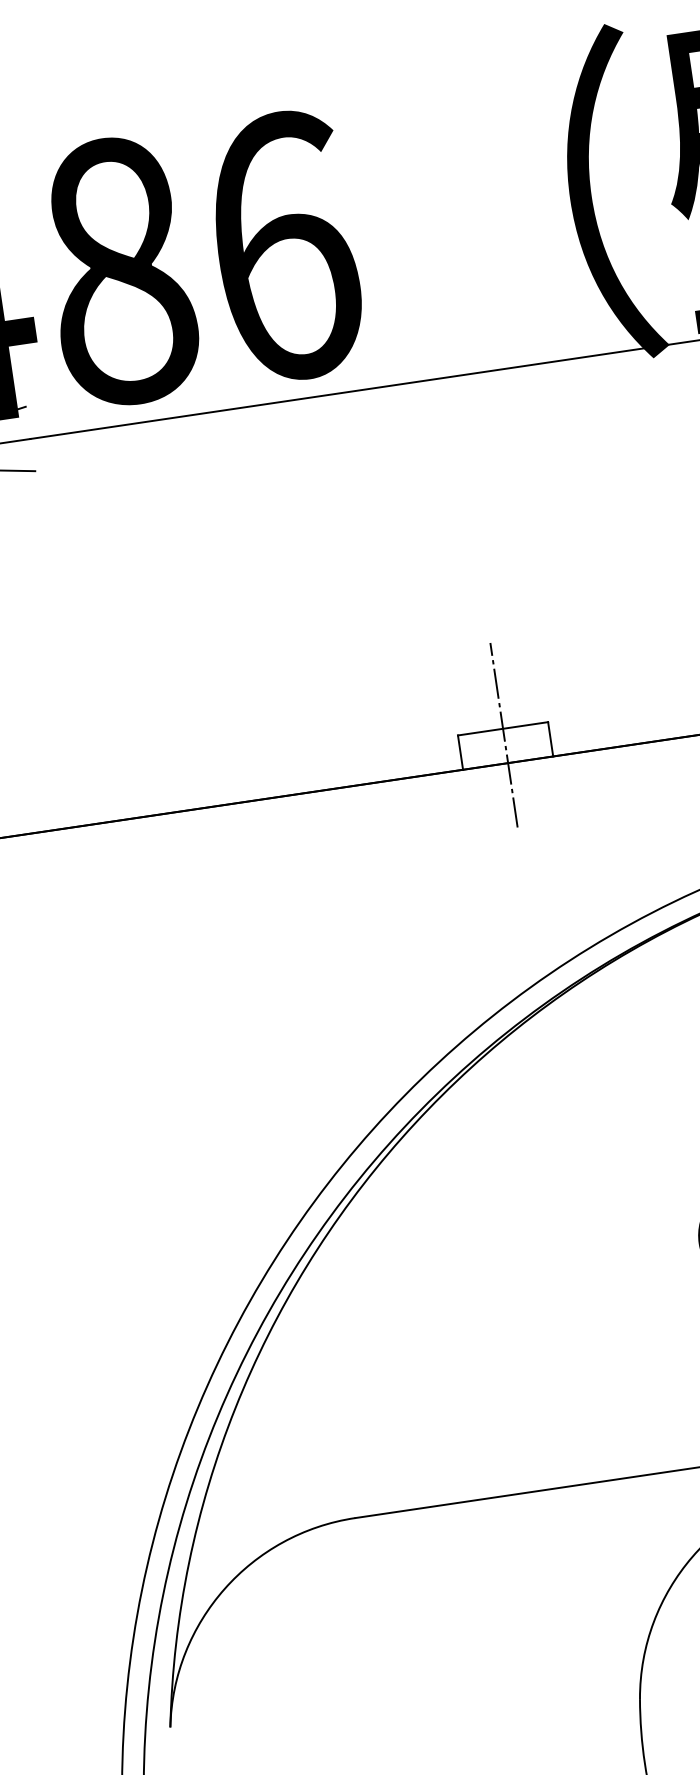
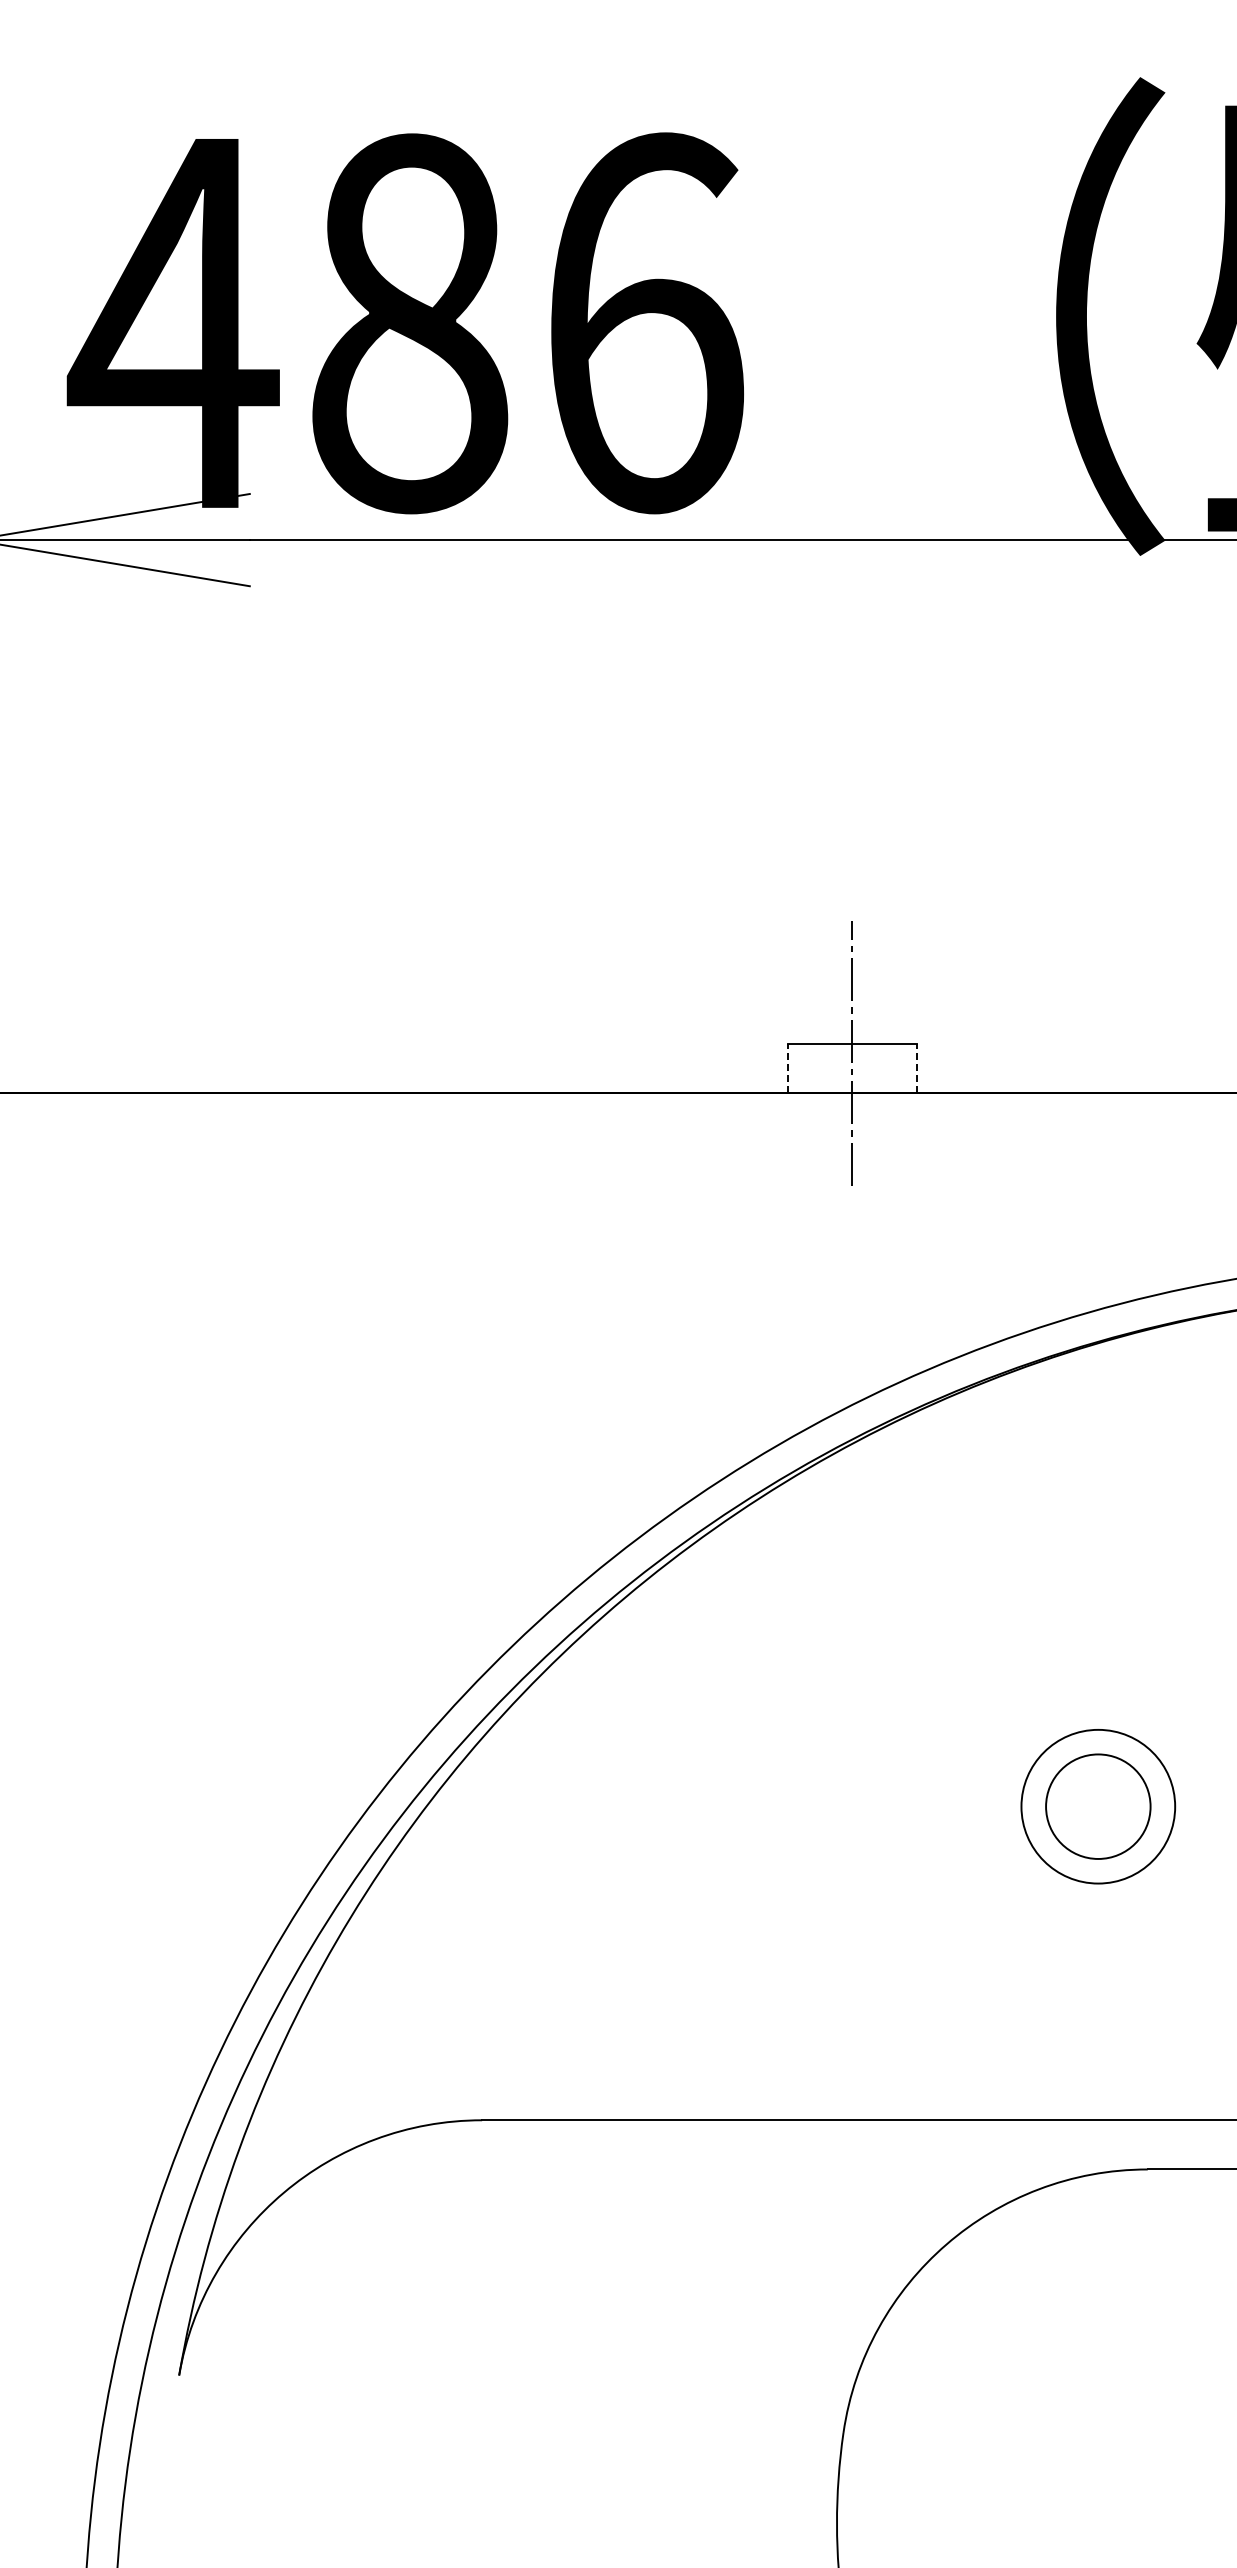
line: (550, 739) -> (916, 1068), solid -> dashed
line: (460, 752) -> (787, 1068), solid -> dashed

